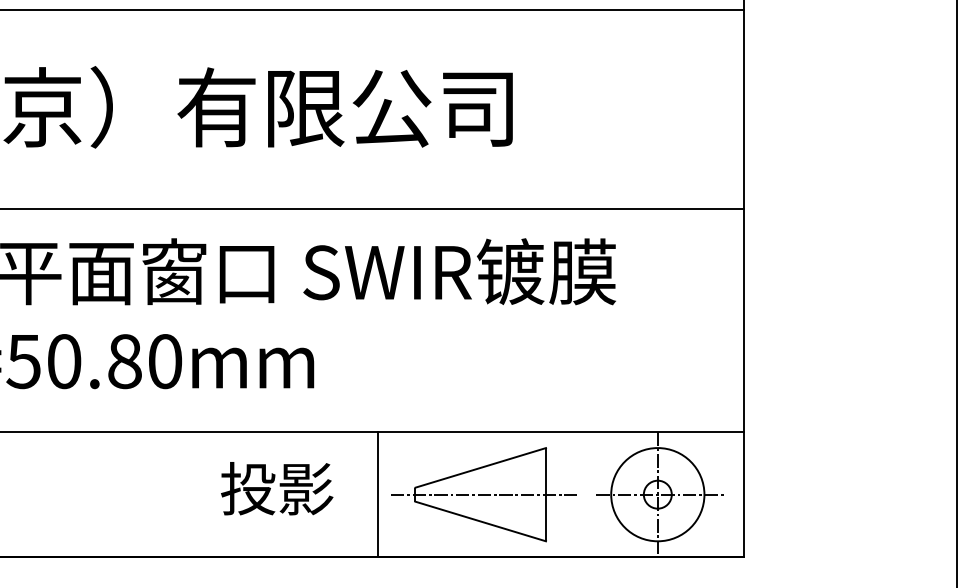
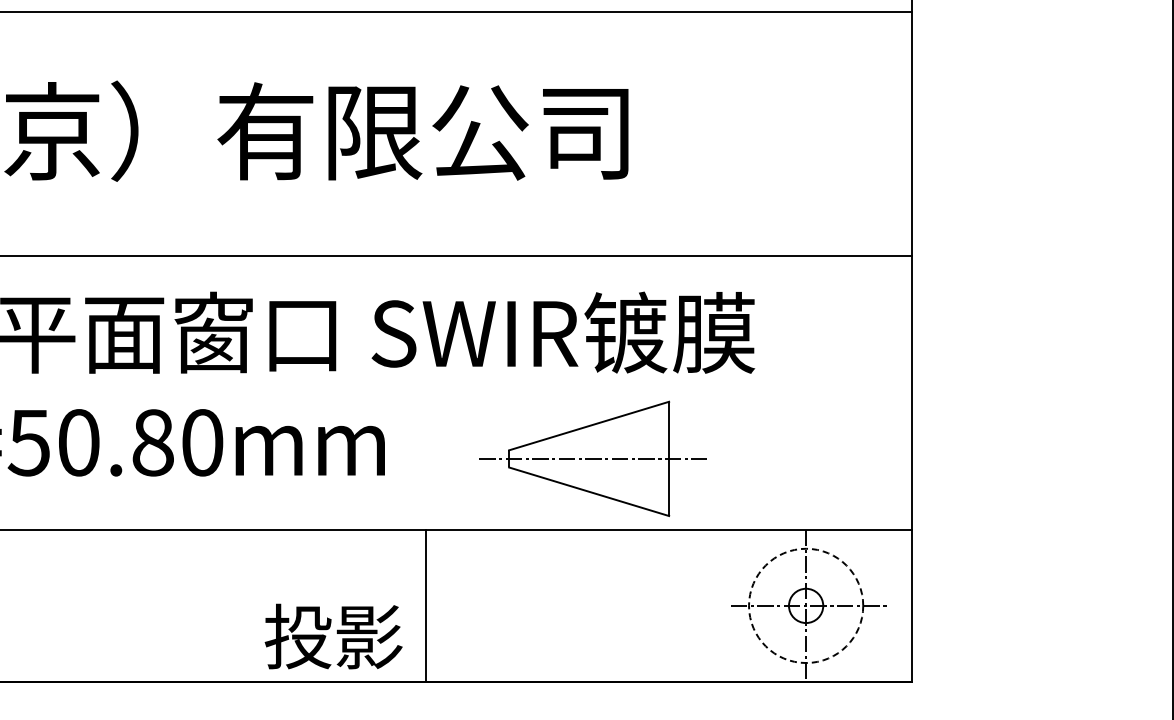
text: (277, 488) -> (333, 636), moved
line: (378, 494) -> (426, 605), moved
part: (483, 494) -> (592, 458), moved
circle: (658, 494) -> (806, 605), solid -> dashed

